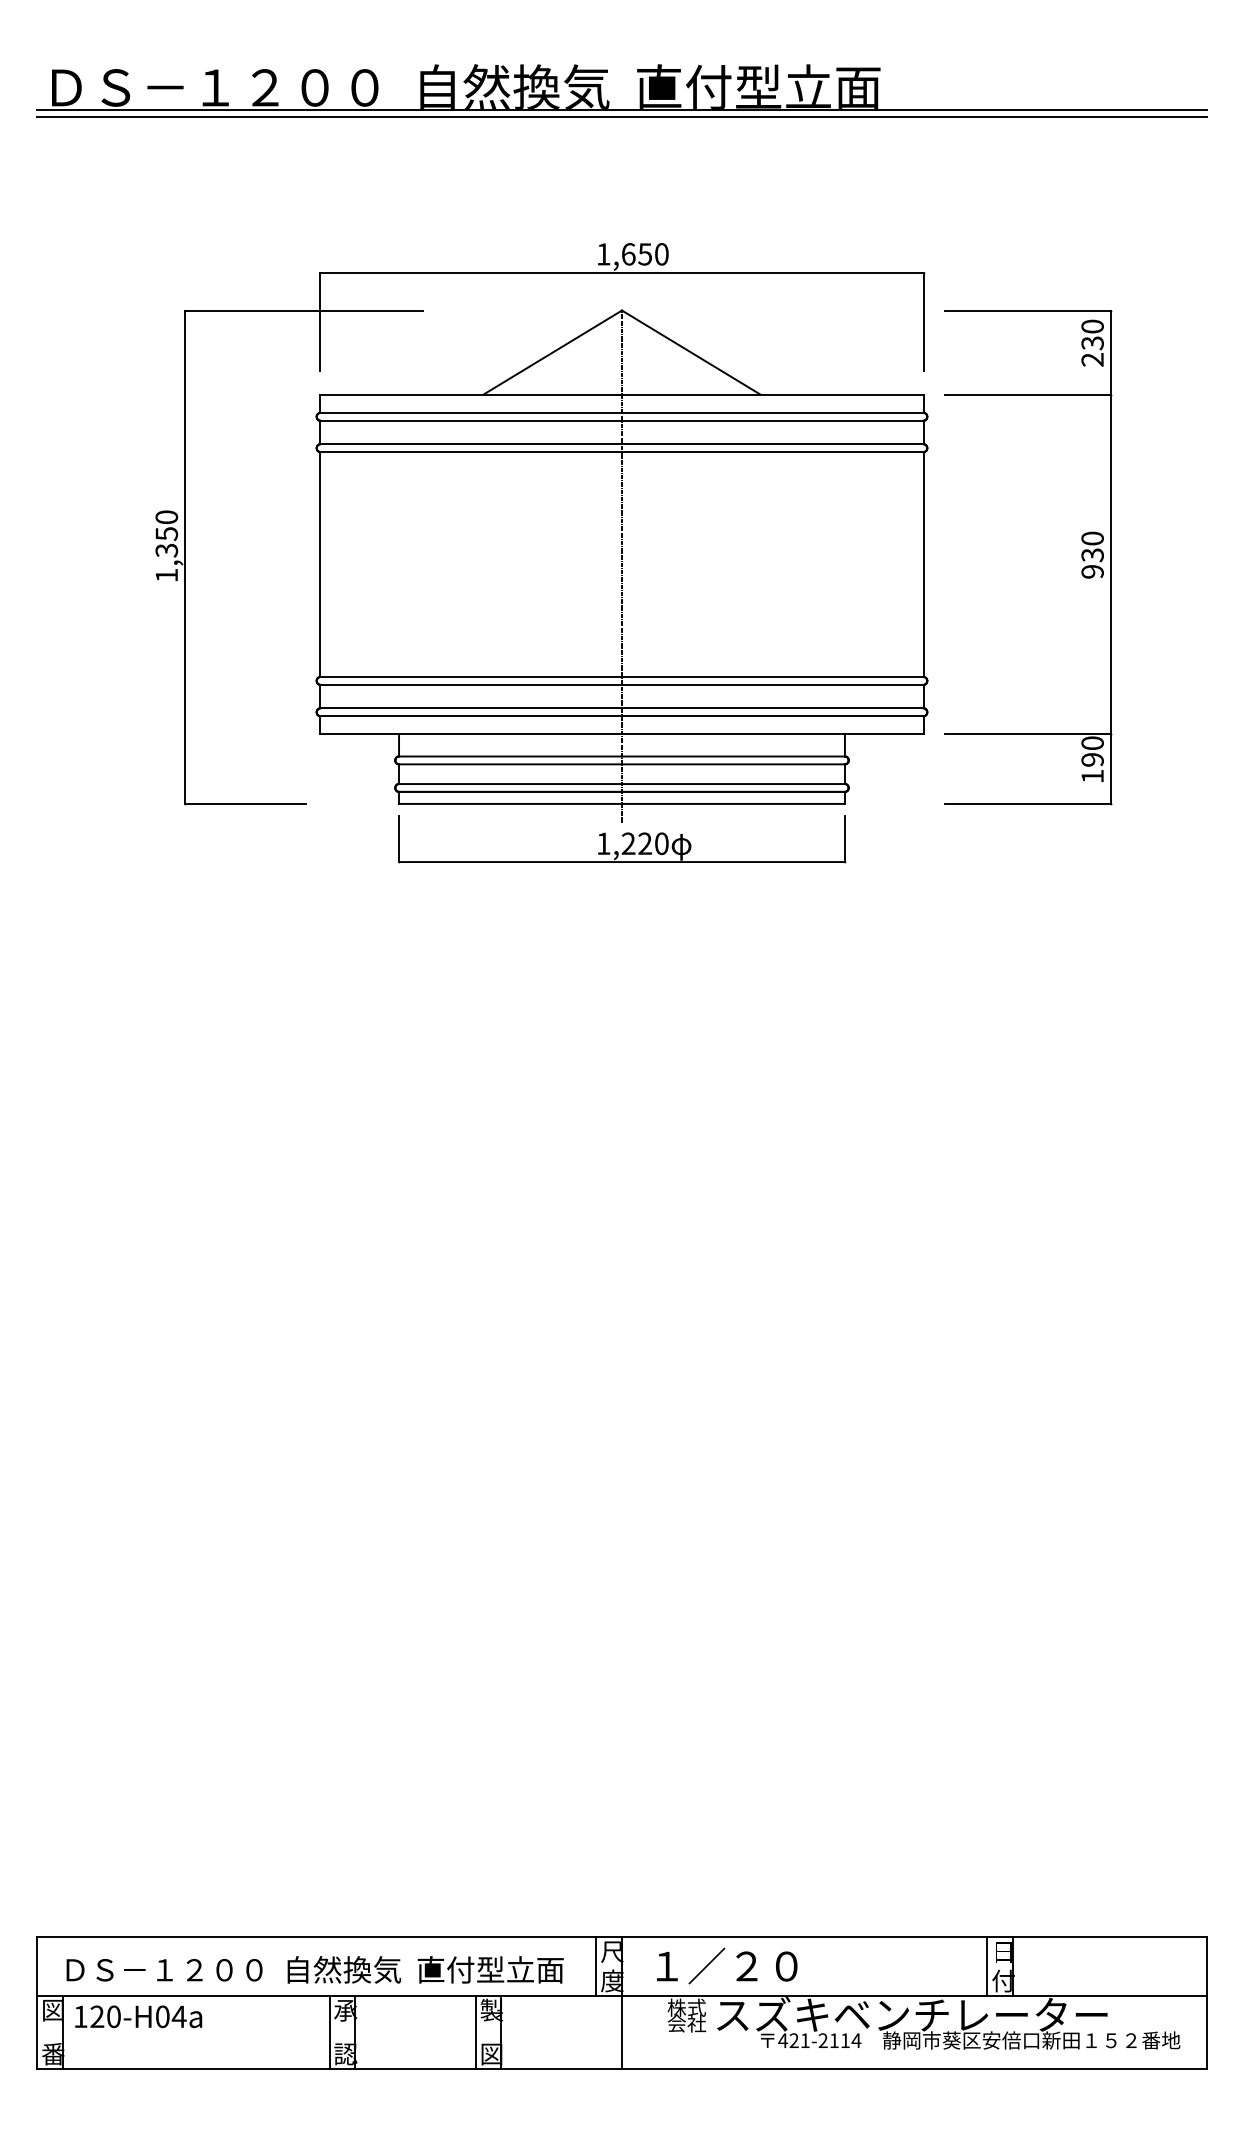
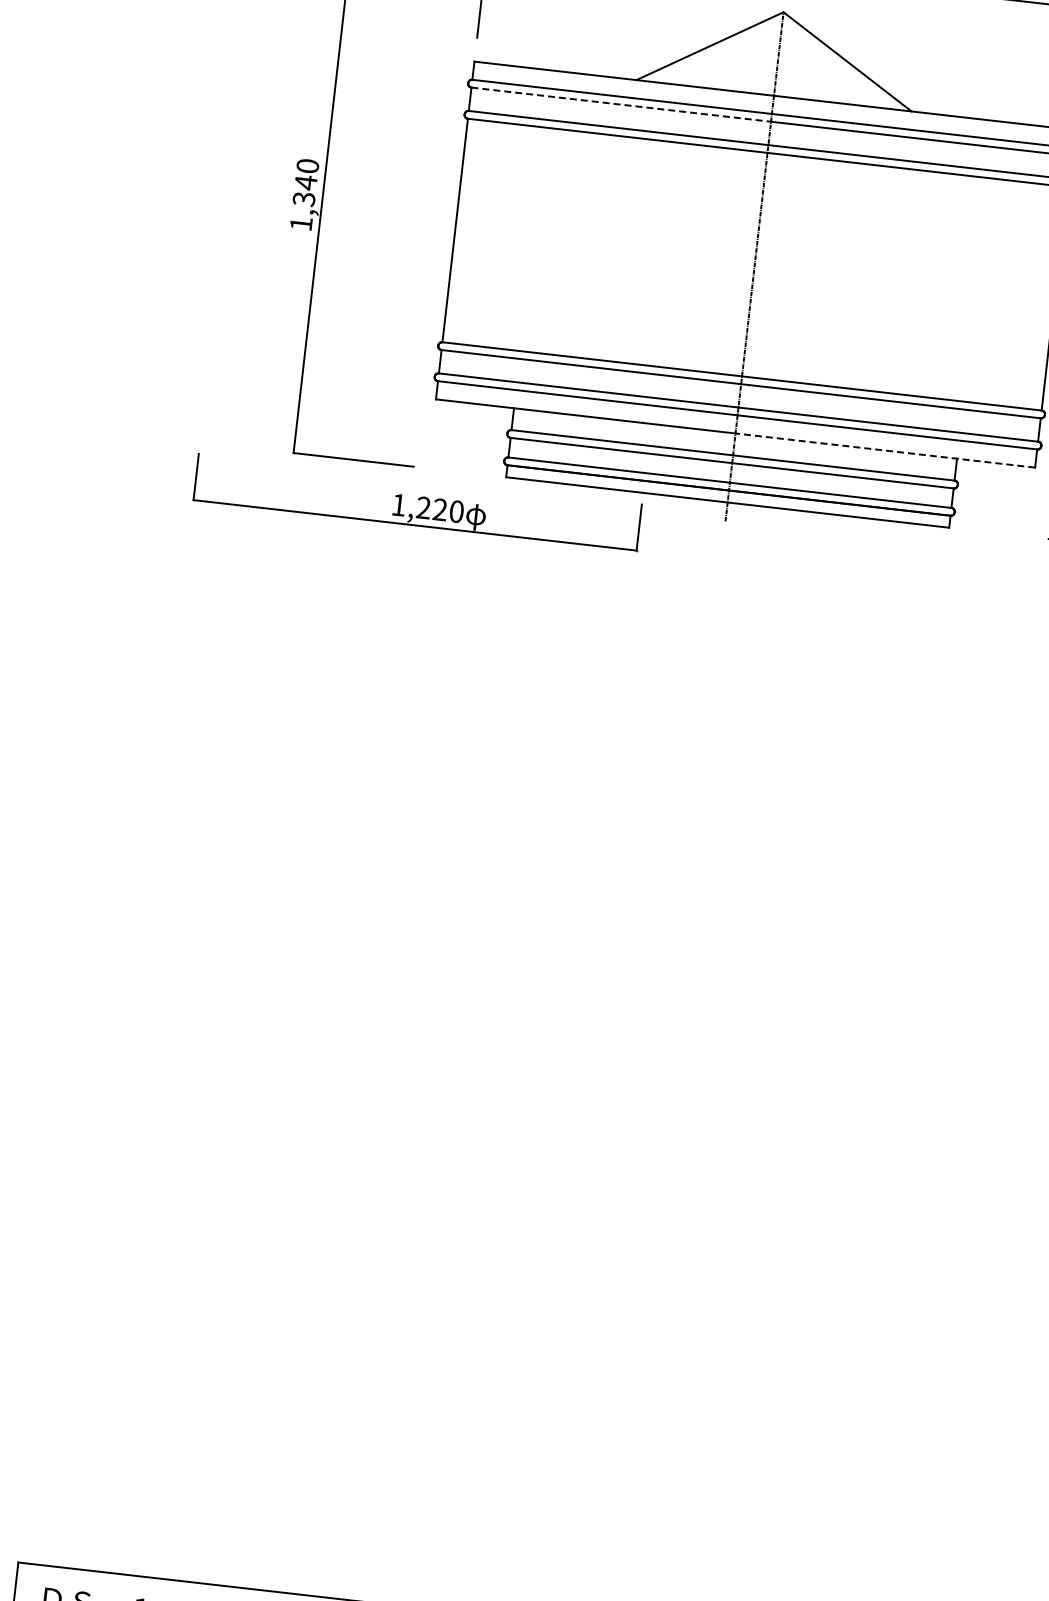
line: (471, 420) -> (621, 104), solid -> dashed
text: (166, 533) -> (305, 182), 1,350 -> 1,340
line: (772, 734) -> (885, 450), solid -> dashed
part: (622, 839) -> (418, 503), moved

